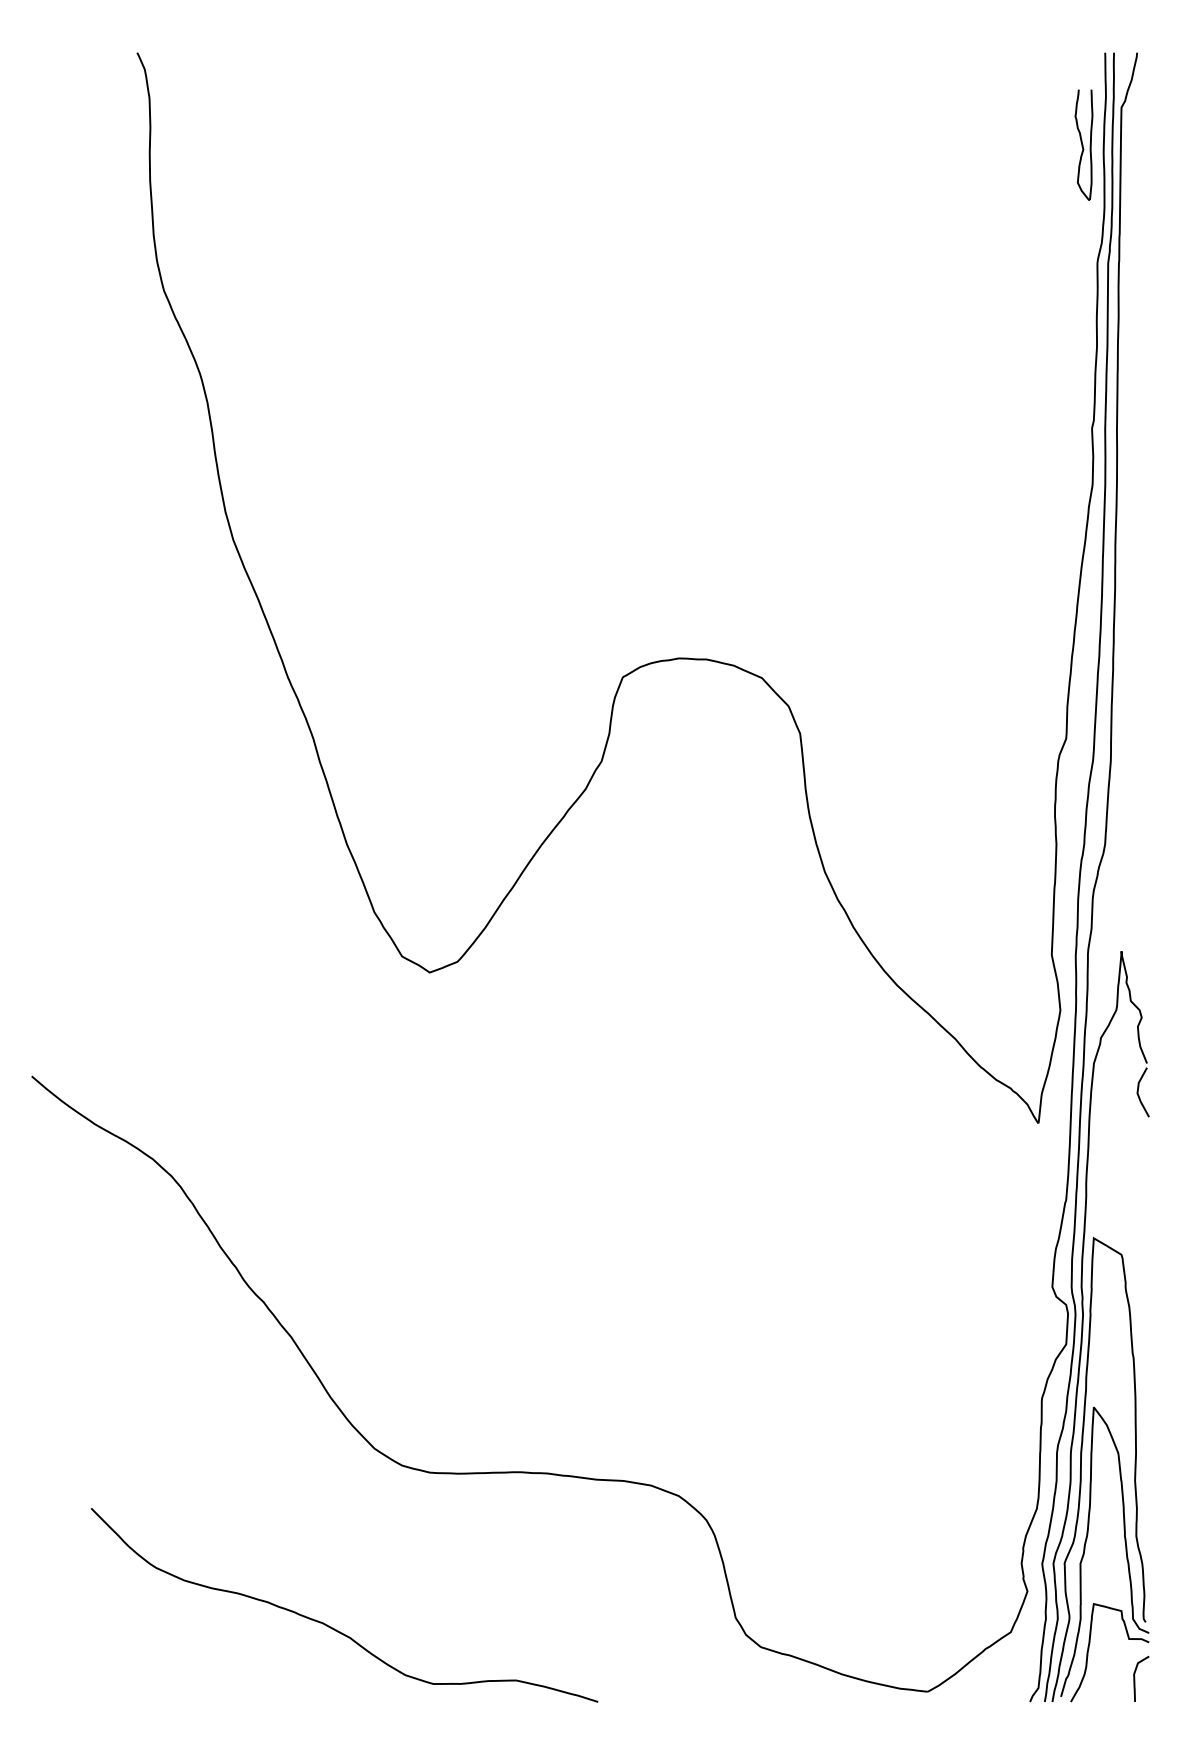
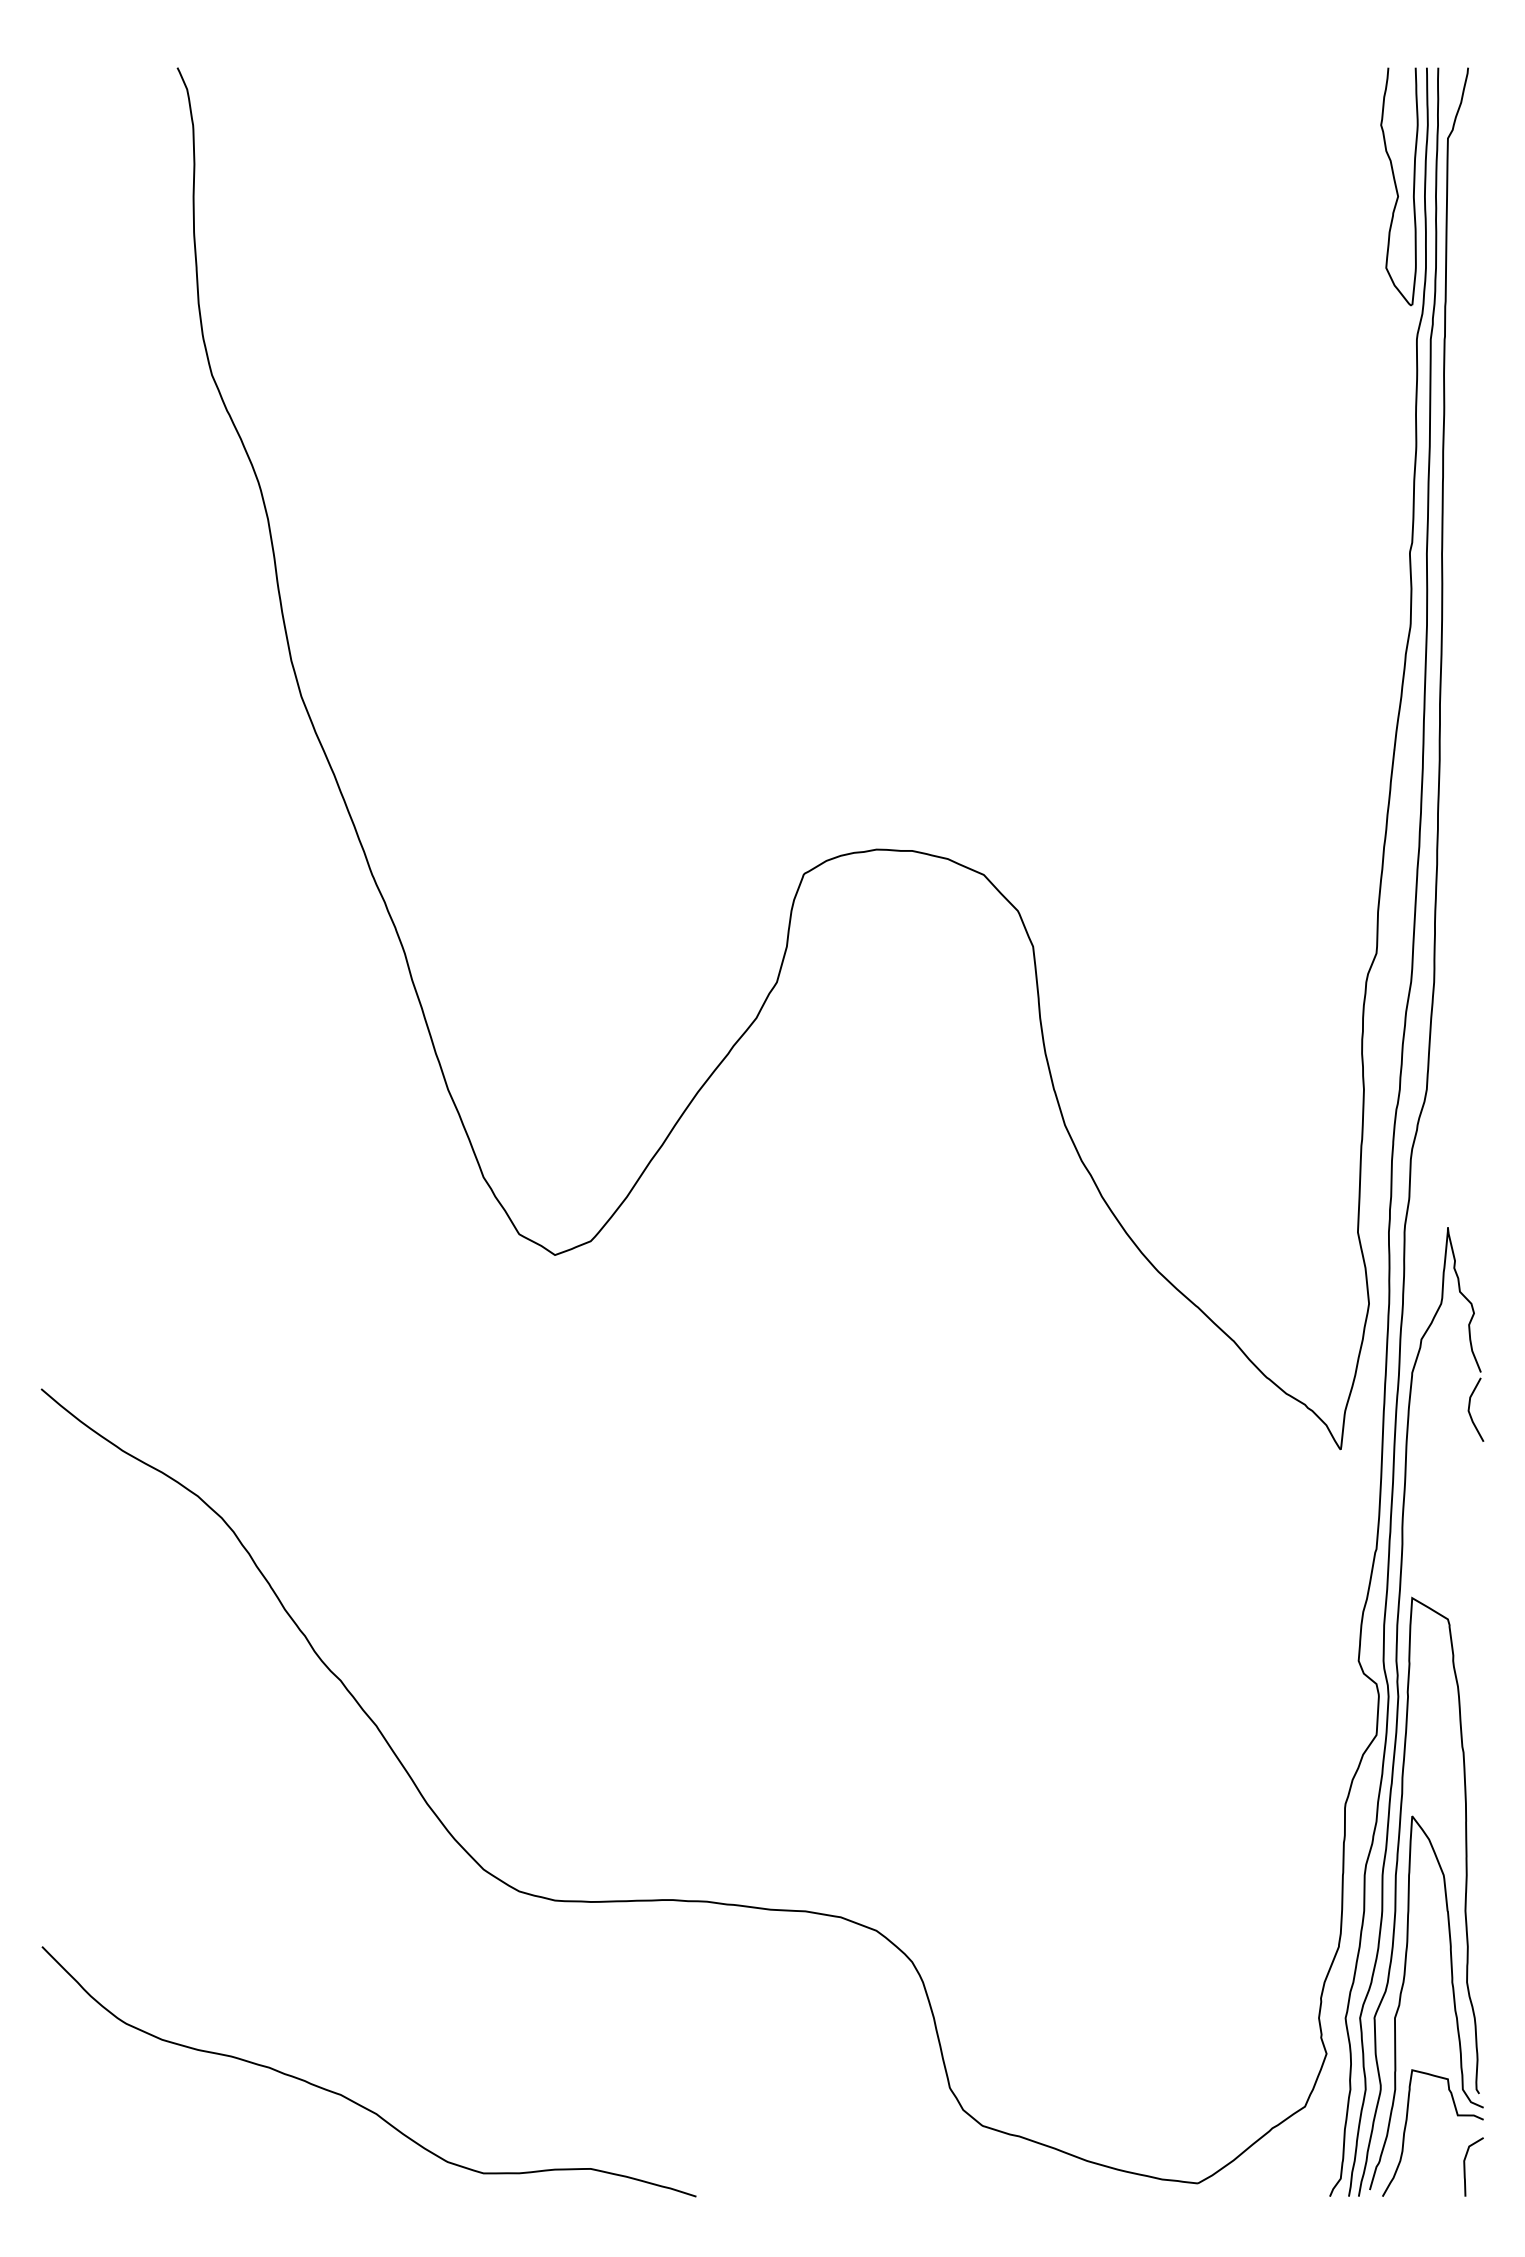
part: (1083, 144) -> (1399, 186), size x1.67
curve: (332, 1627) -> (353, 2100), moved

